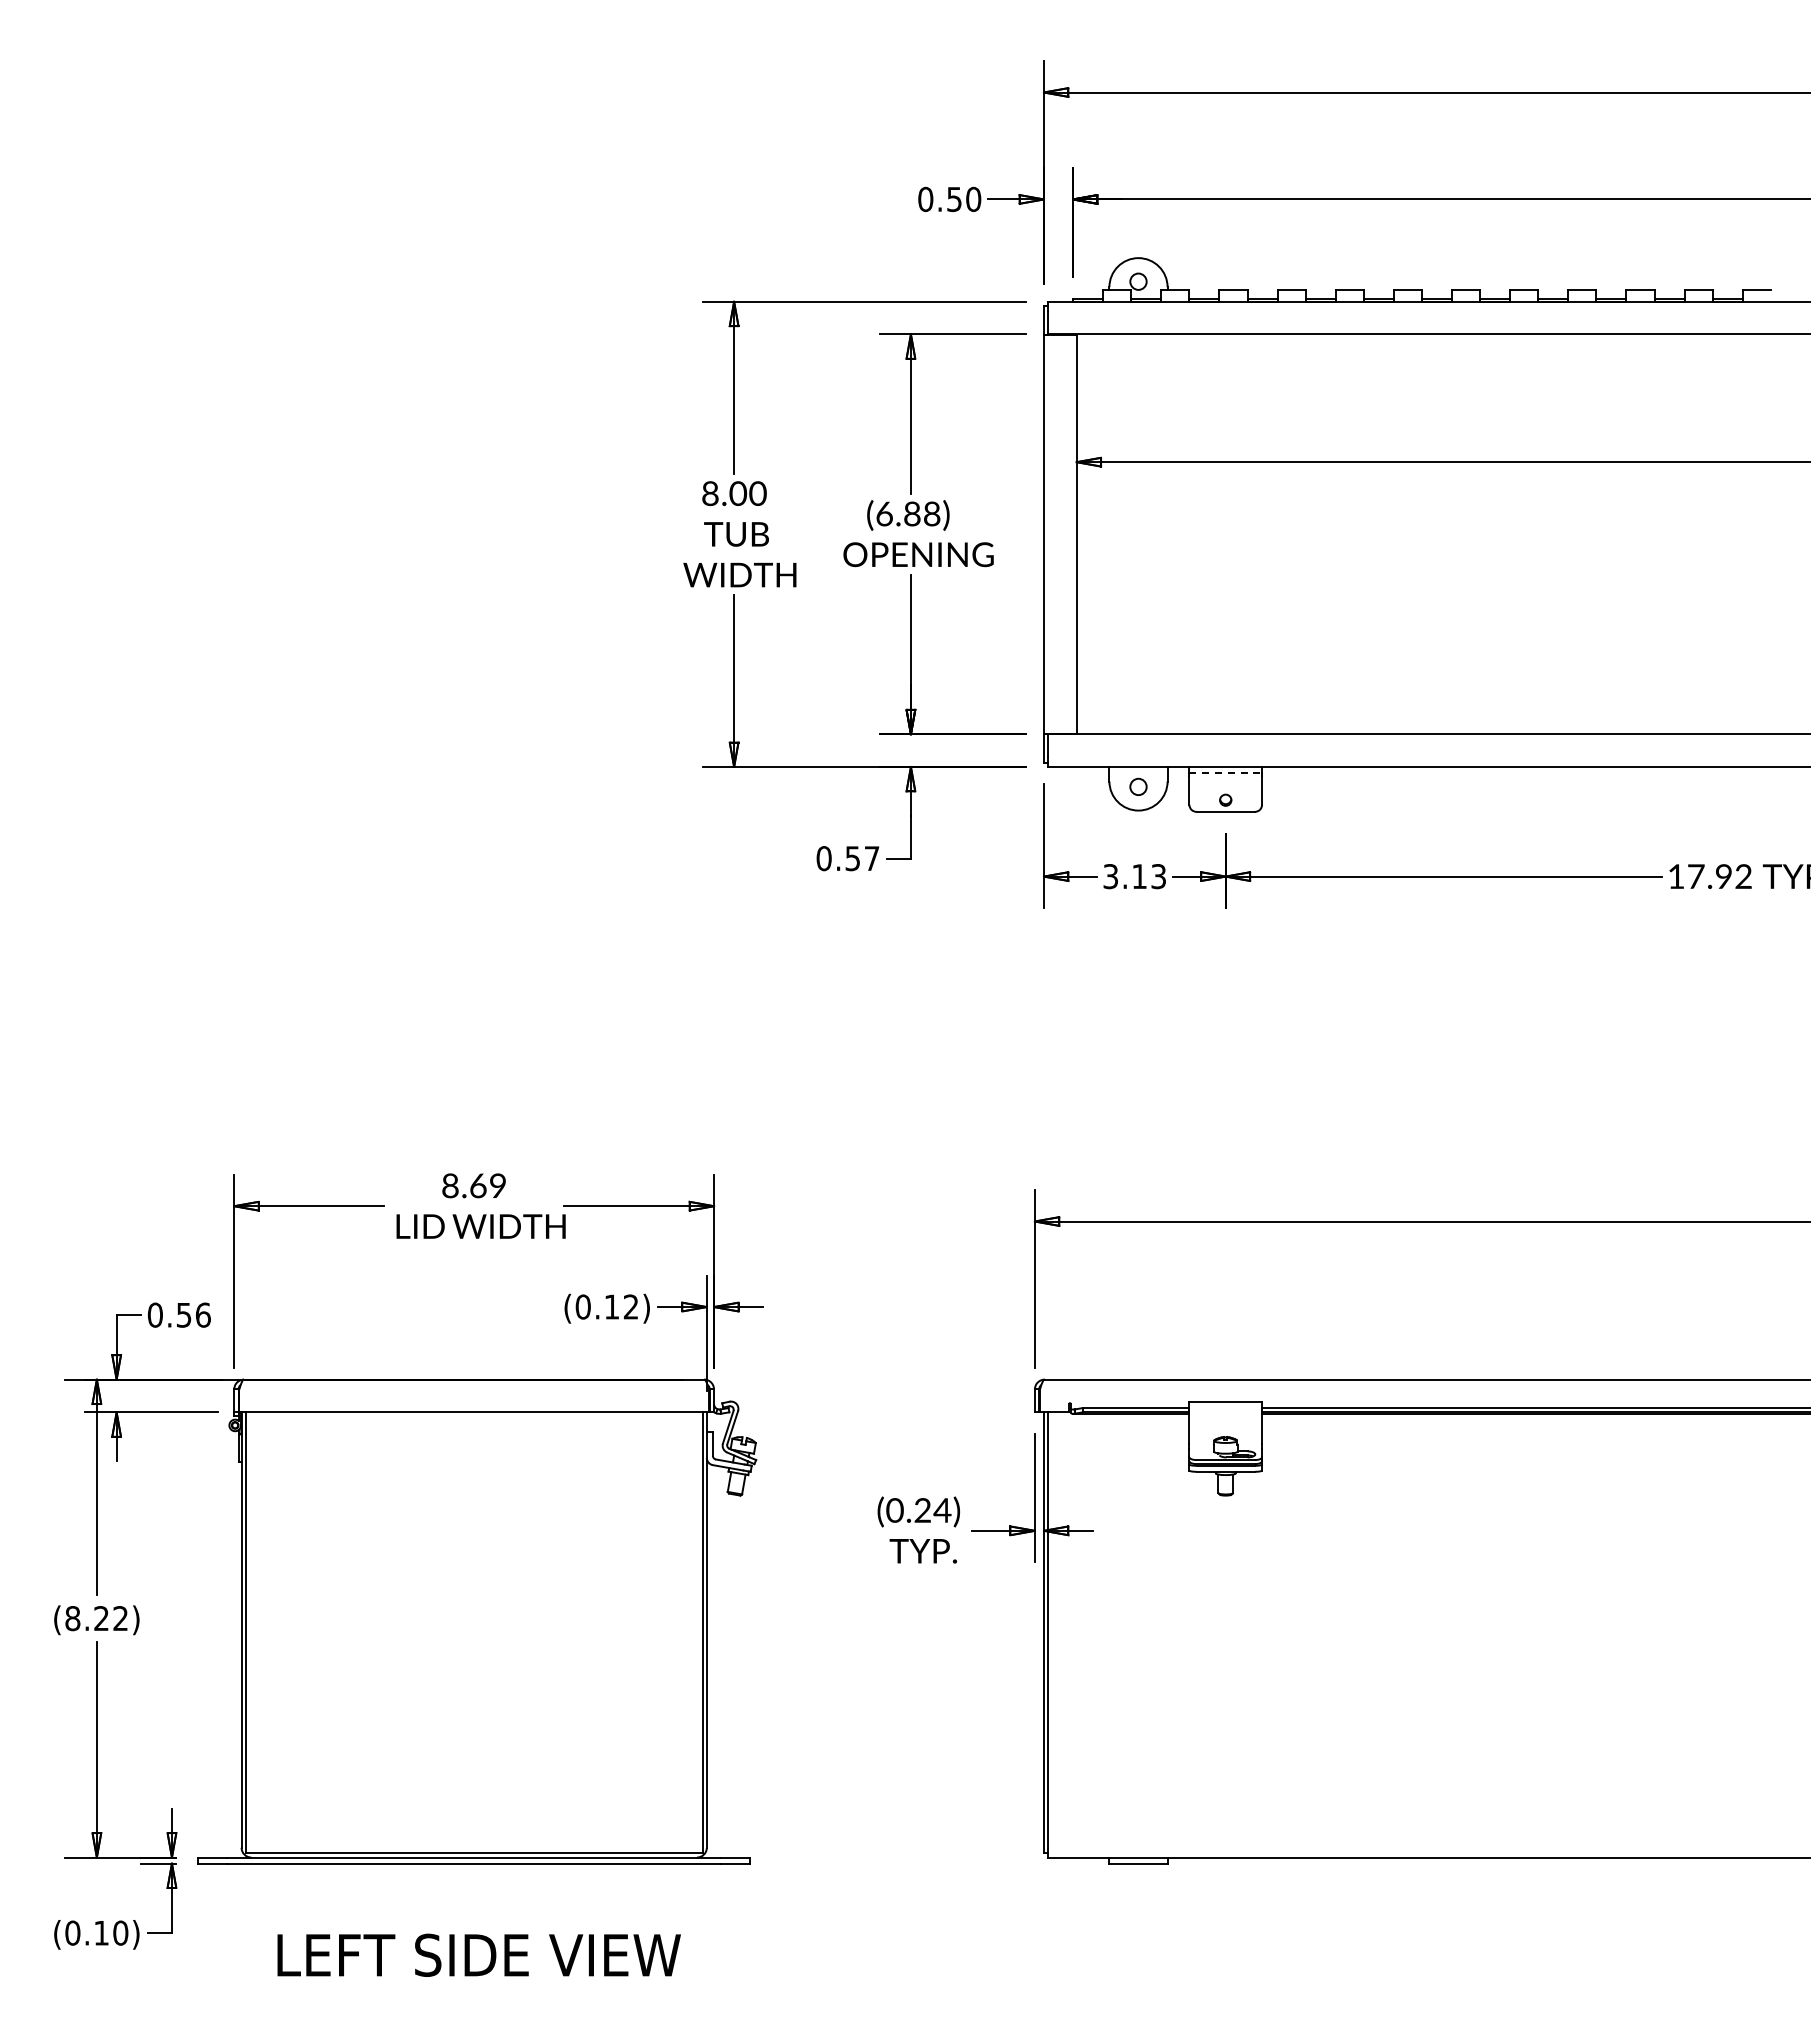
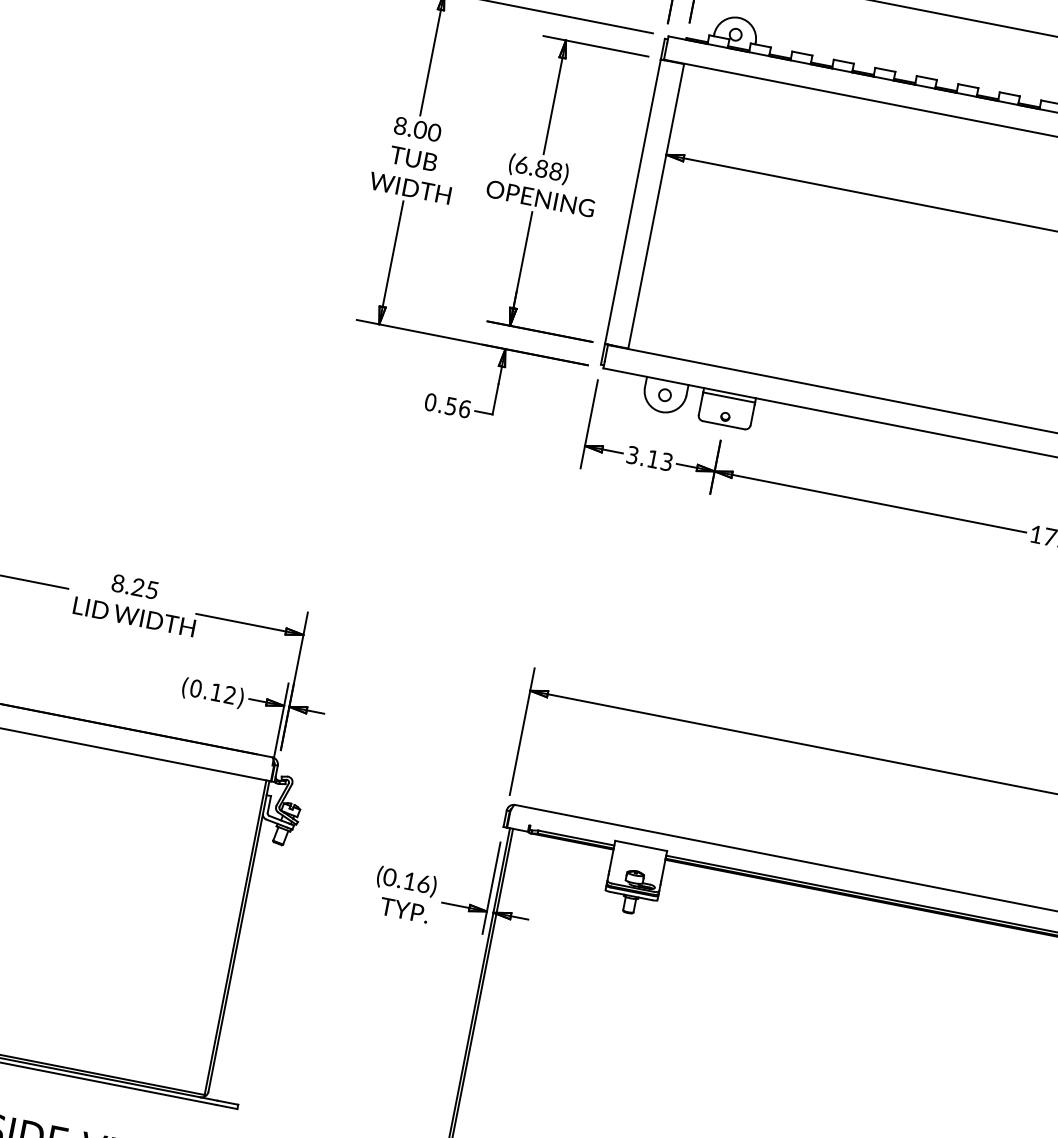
line: (1226, 773) -> (729, 397), dashed -> solid
text: (871, 858) -> (464, 408), 0.57 -> 0.56
text: (487, 1185) -> (144, 588), 8.69 -> 8.25
text: (932, 1510) -> (416, 882), (0.24) -> (0.16)

